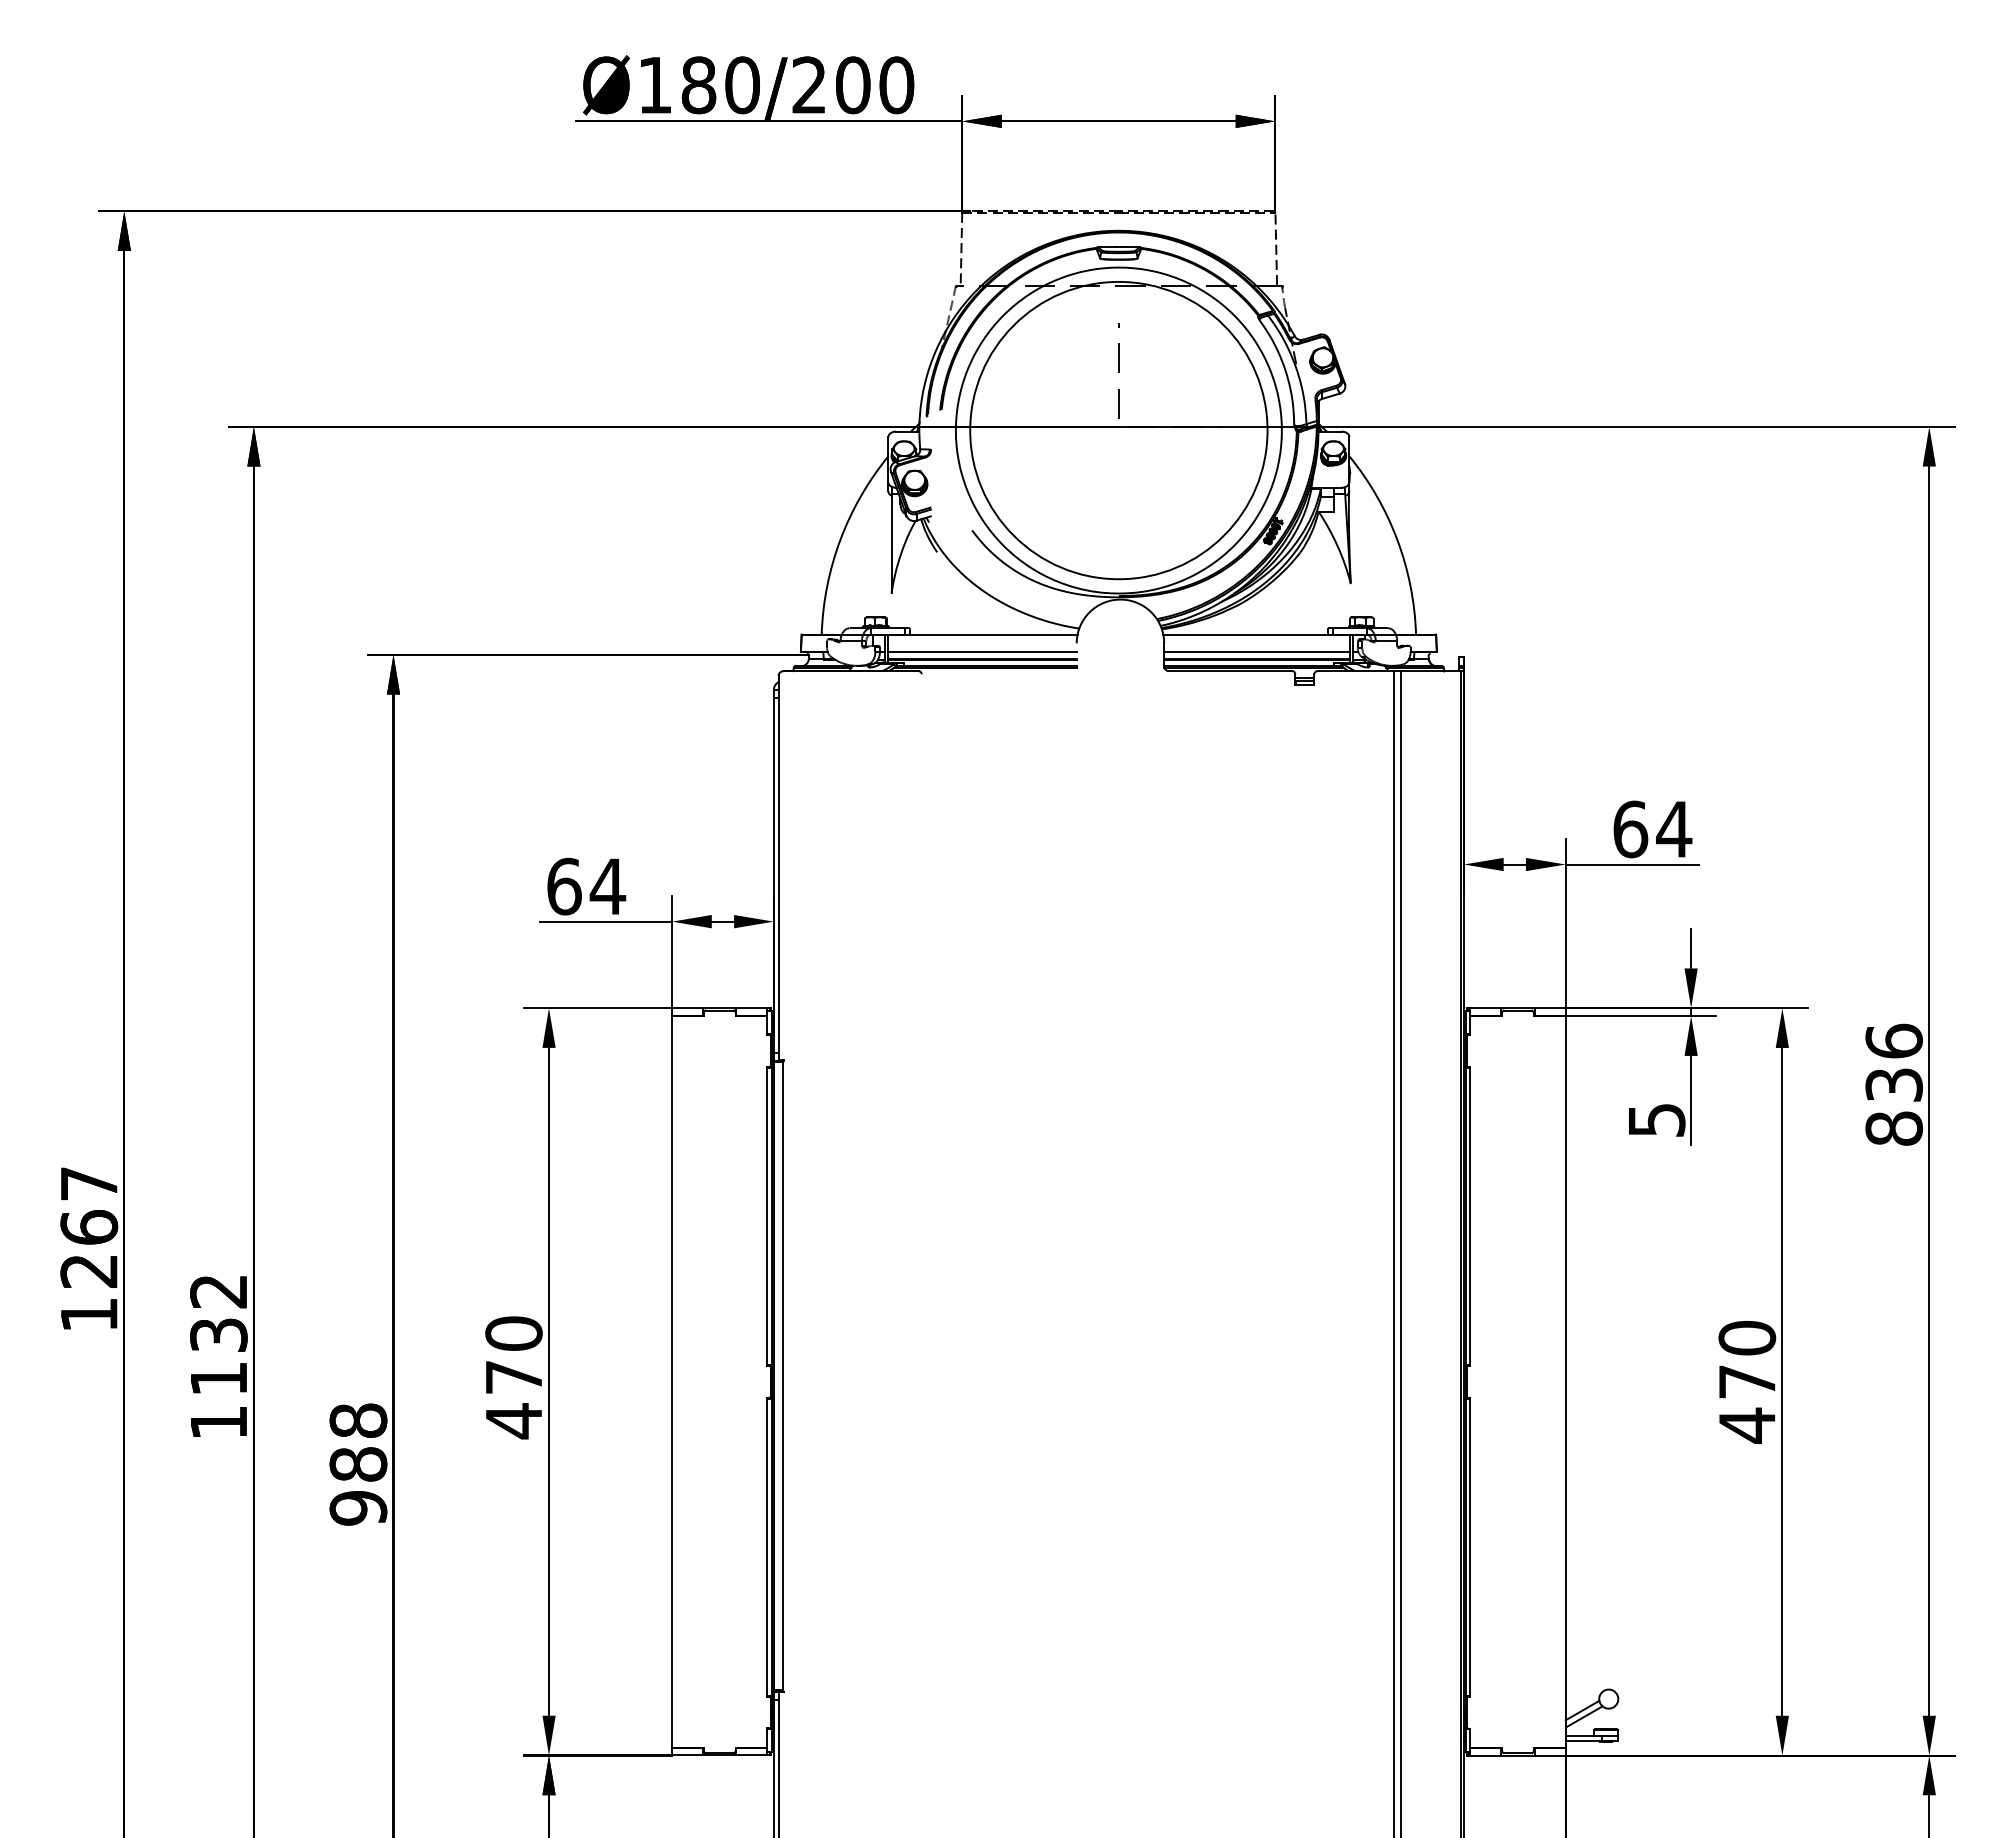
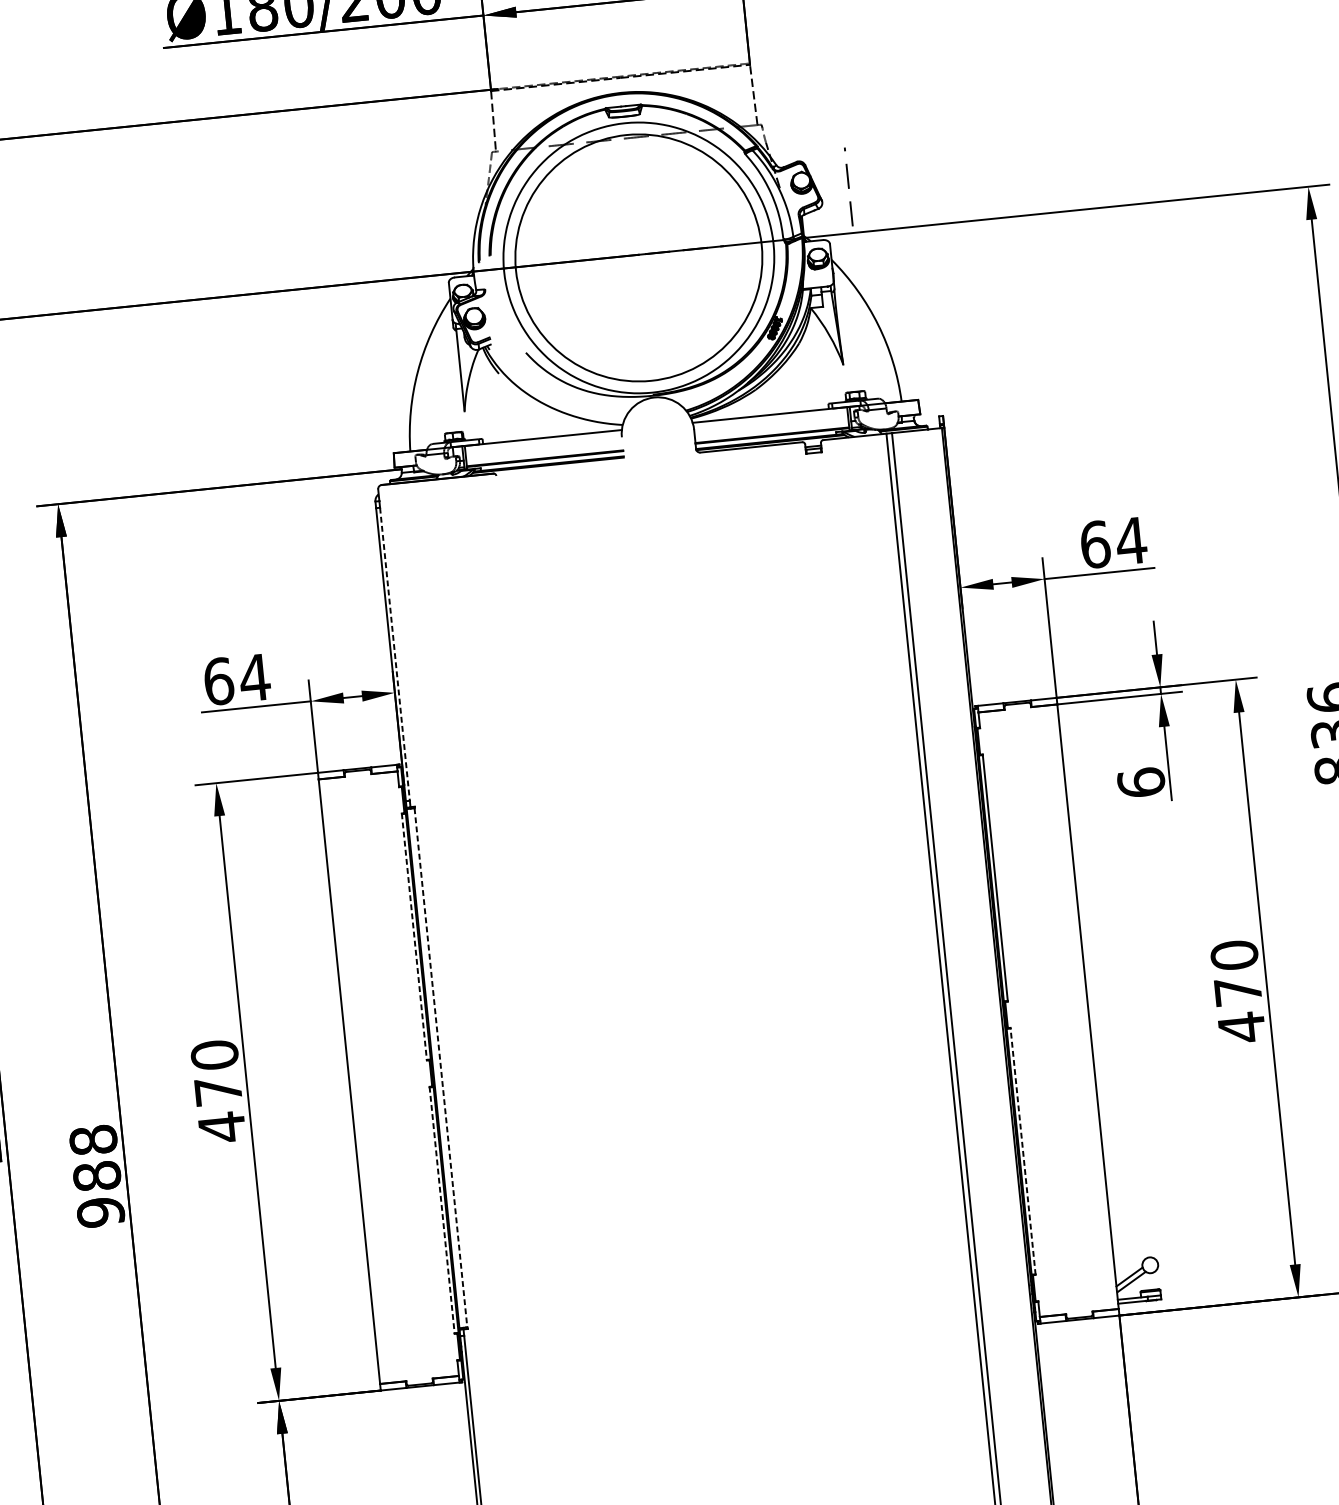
line: (1118, 370) -> (848, 186), moved
line: (981, 652) -> (543, 452), removed
line: (1257, 652) -> (772, 429), removed
line: (778, 876) -> (394, 655), solid -> dashed
text: (1656, 1119) -> (1141, 782), 5 -> 6
line: (767, 1216) -> (414, 937), solid -> dashed
line: (783, 1376) -> (441, 1067), solid -> dashed
line: (1470, 1546) -> (1023, 1150), solid -> dashed
line: (767, 1547) -> (442, 1210), solid -> dashed

